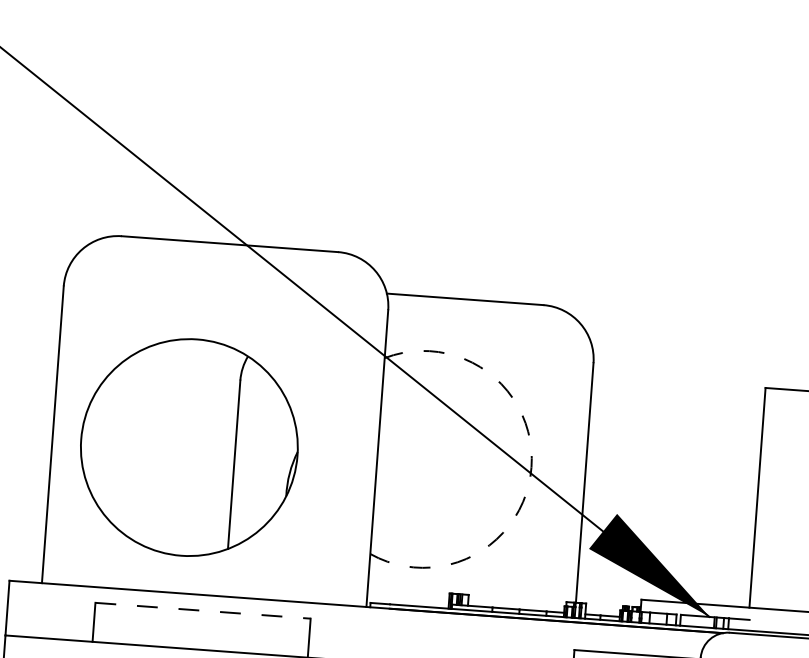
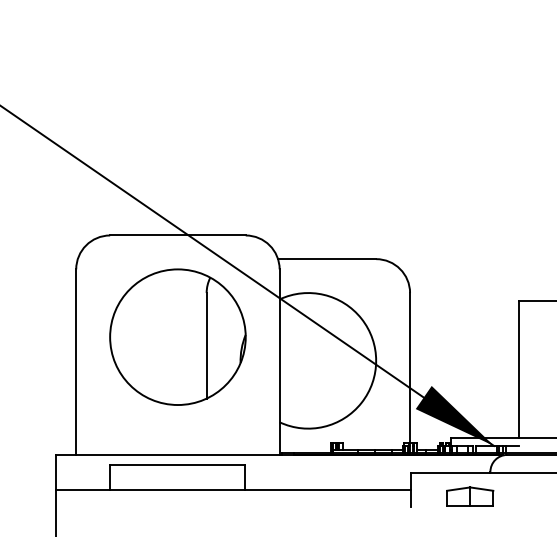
part: (188, 446) -> (177, 336), moved
arc: (532, 466) -> (376, 360), dashed -> solid
line: (203, 611) -> (178, 465), dashed -> solid

